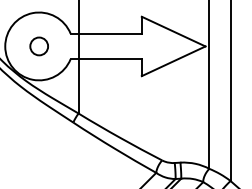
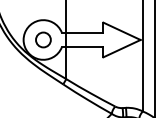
circle: (39, 45) -> (43, 39), size x1.43

